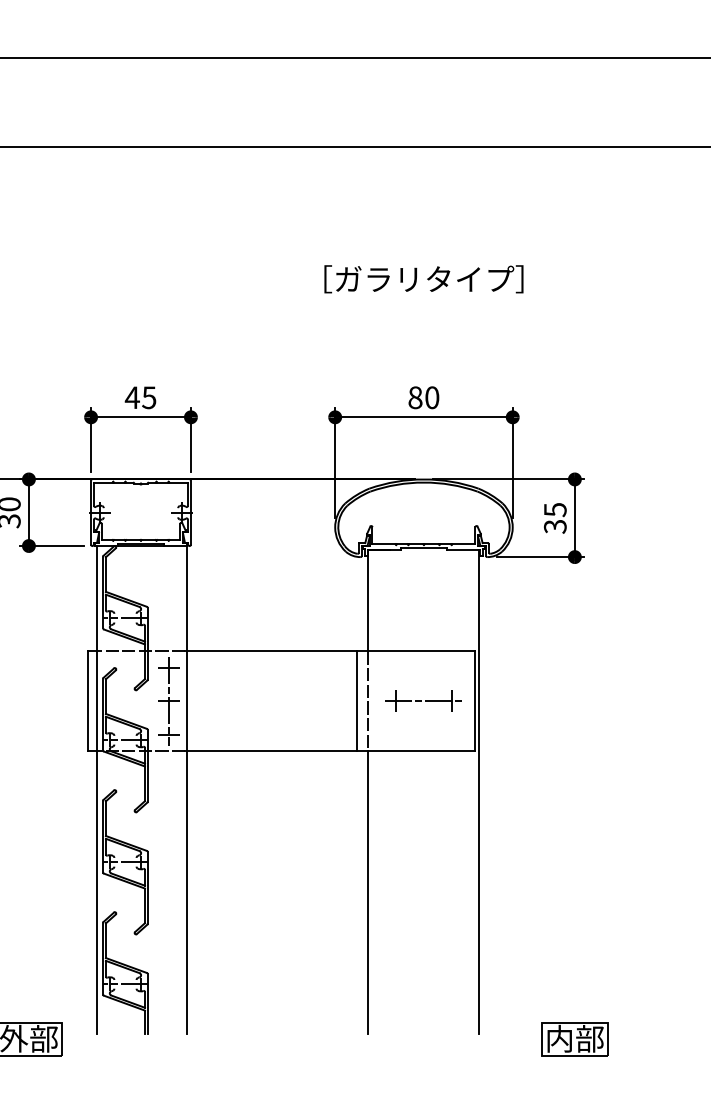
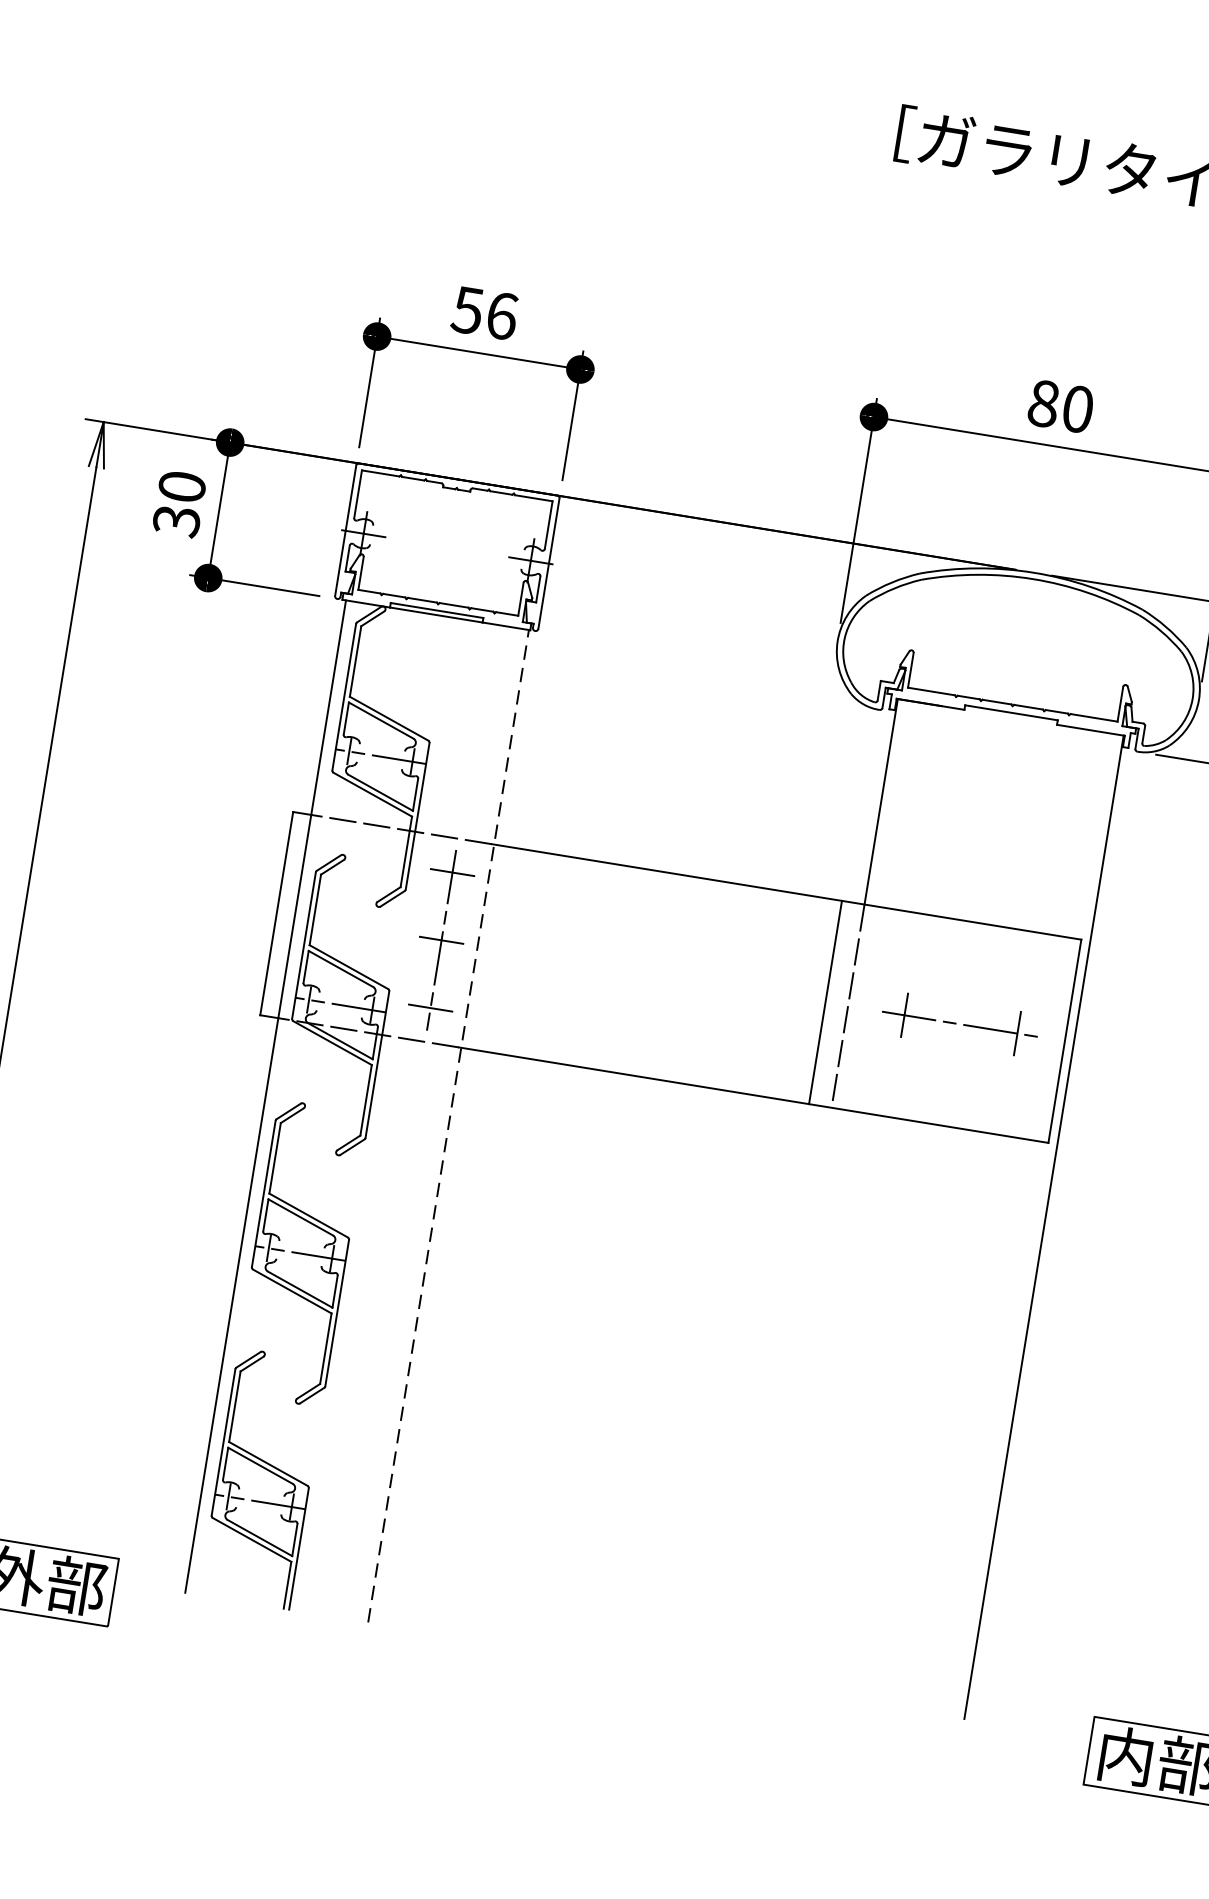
text: (140, 397) -> (484, 312), 45 -> 56
line: (186, 789) -> (448, 1125), solid -> dashed
line: (368, 892) -> (785, 1395), removed

